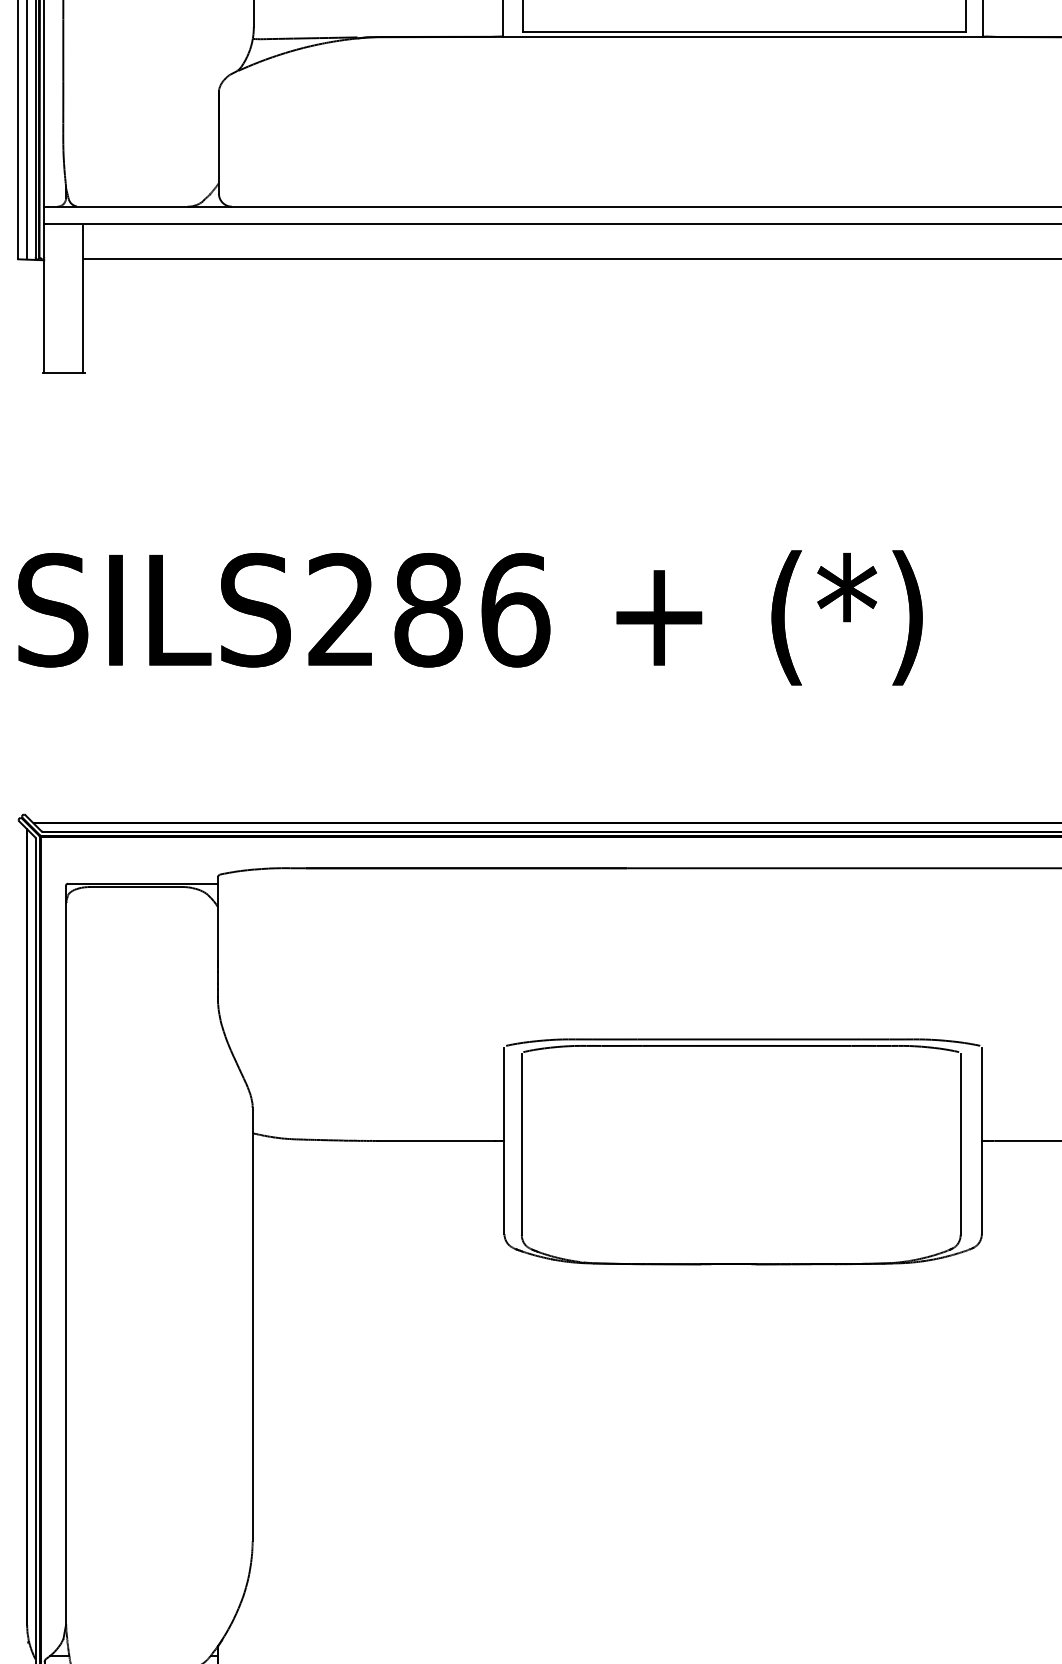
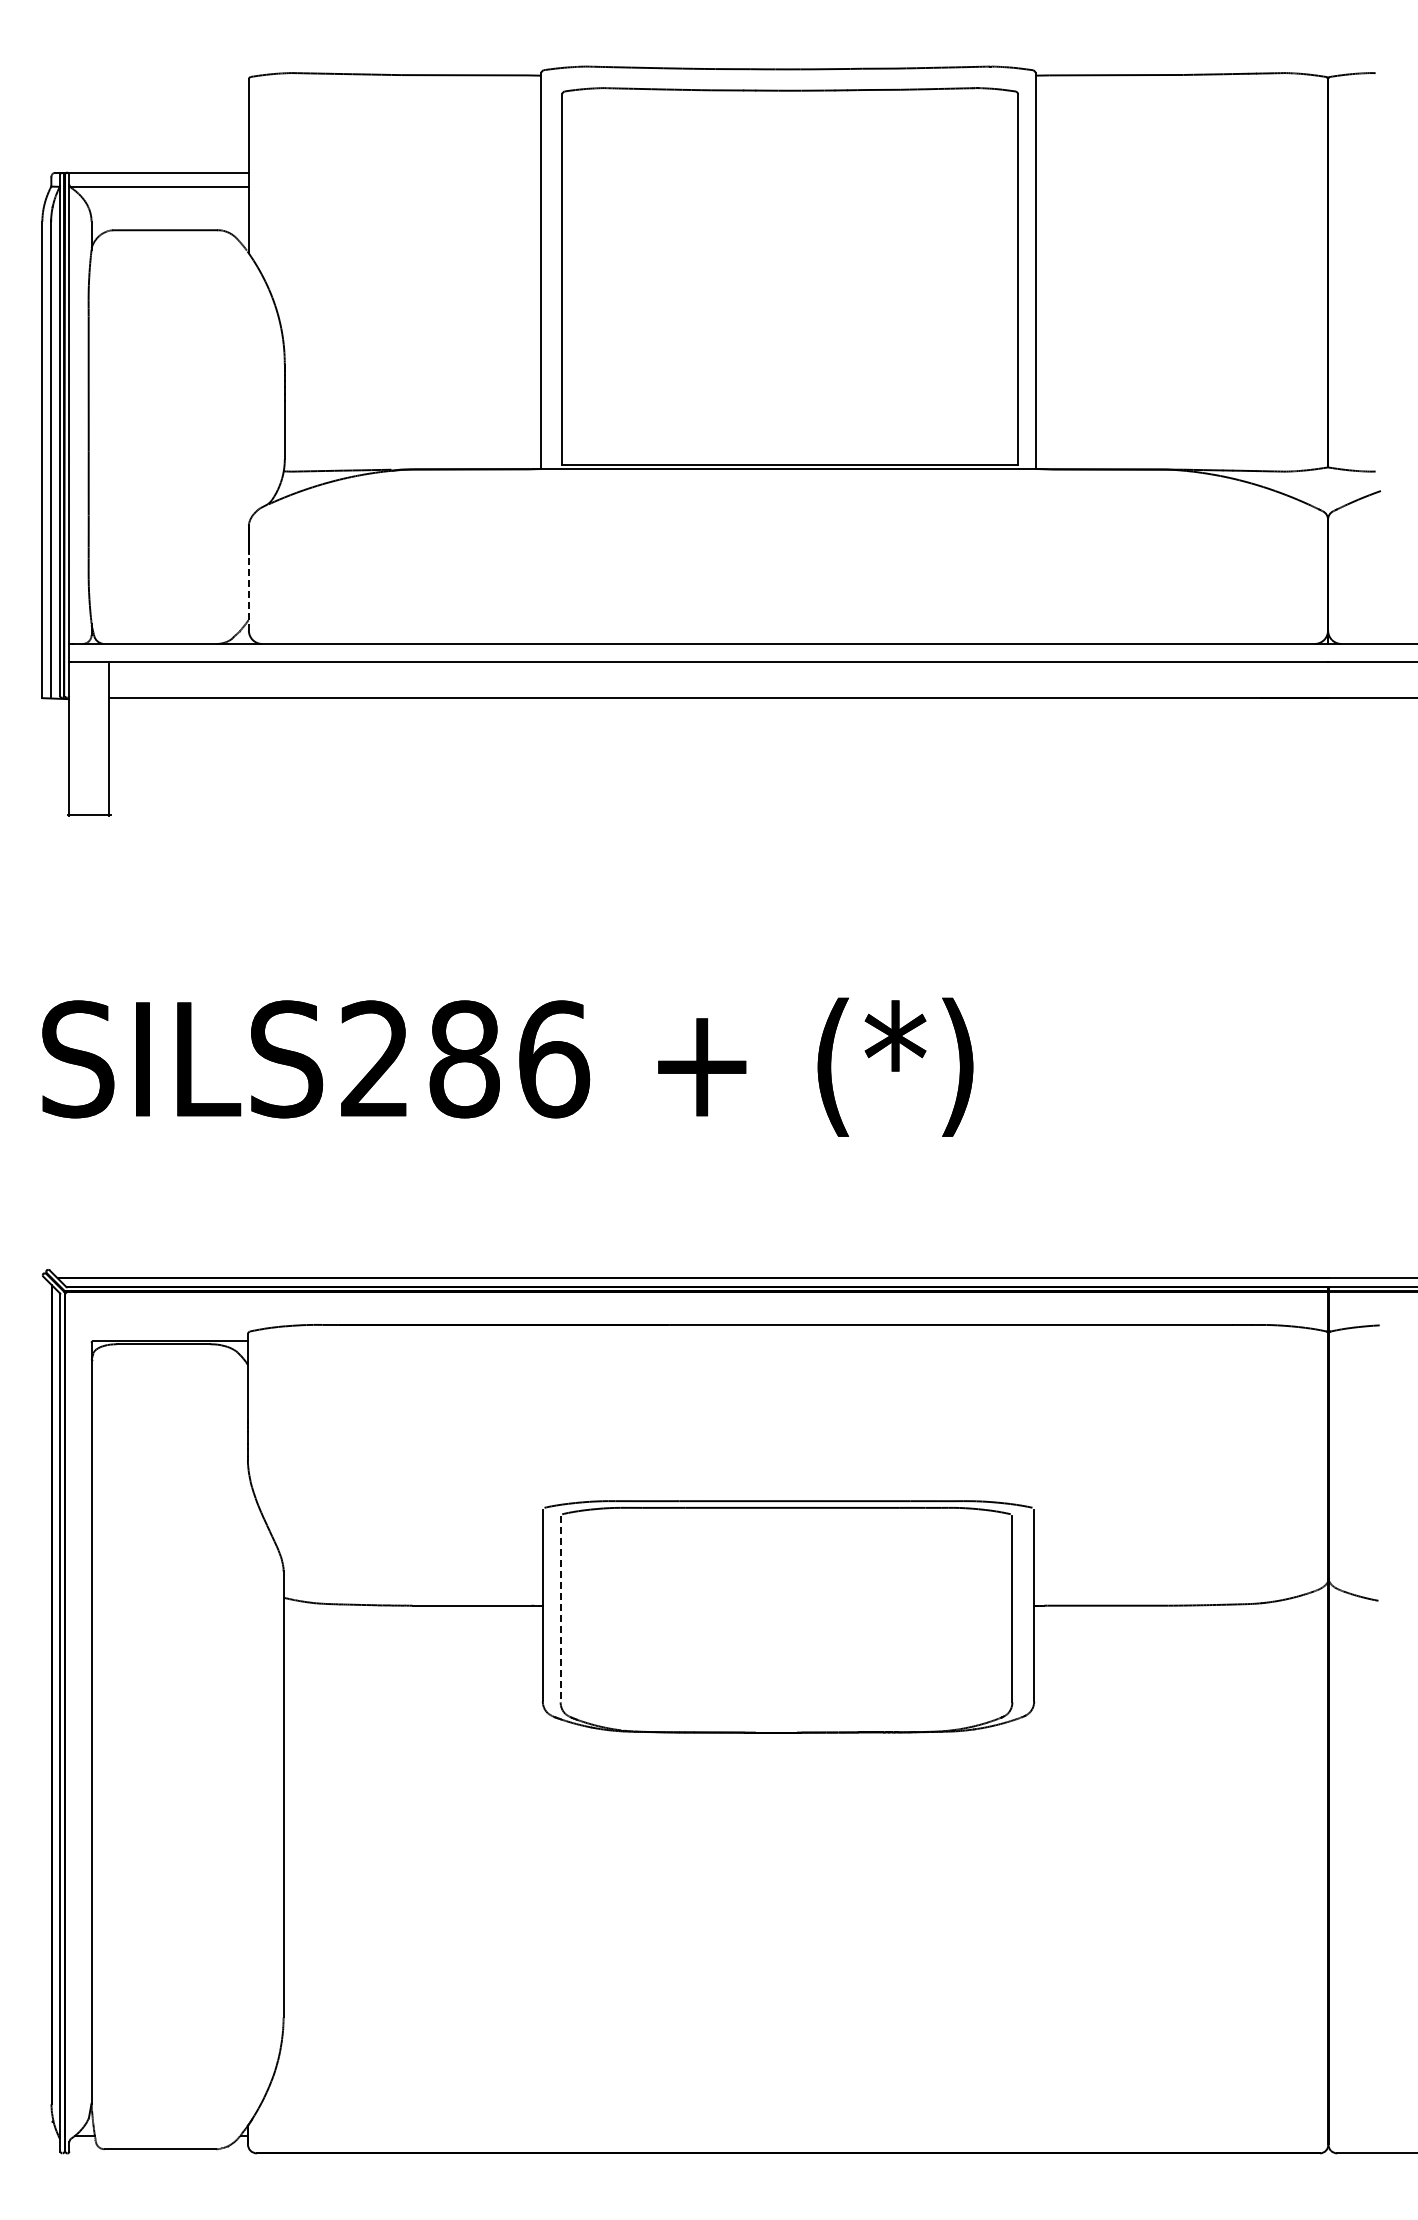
line: (218, 155) -> (248, 591), solid -> dashed
line: (521, 1144) -> (560, 1609), solid -> dashed

